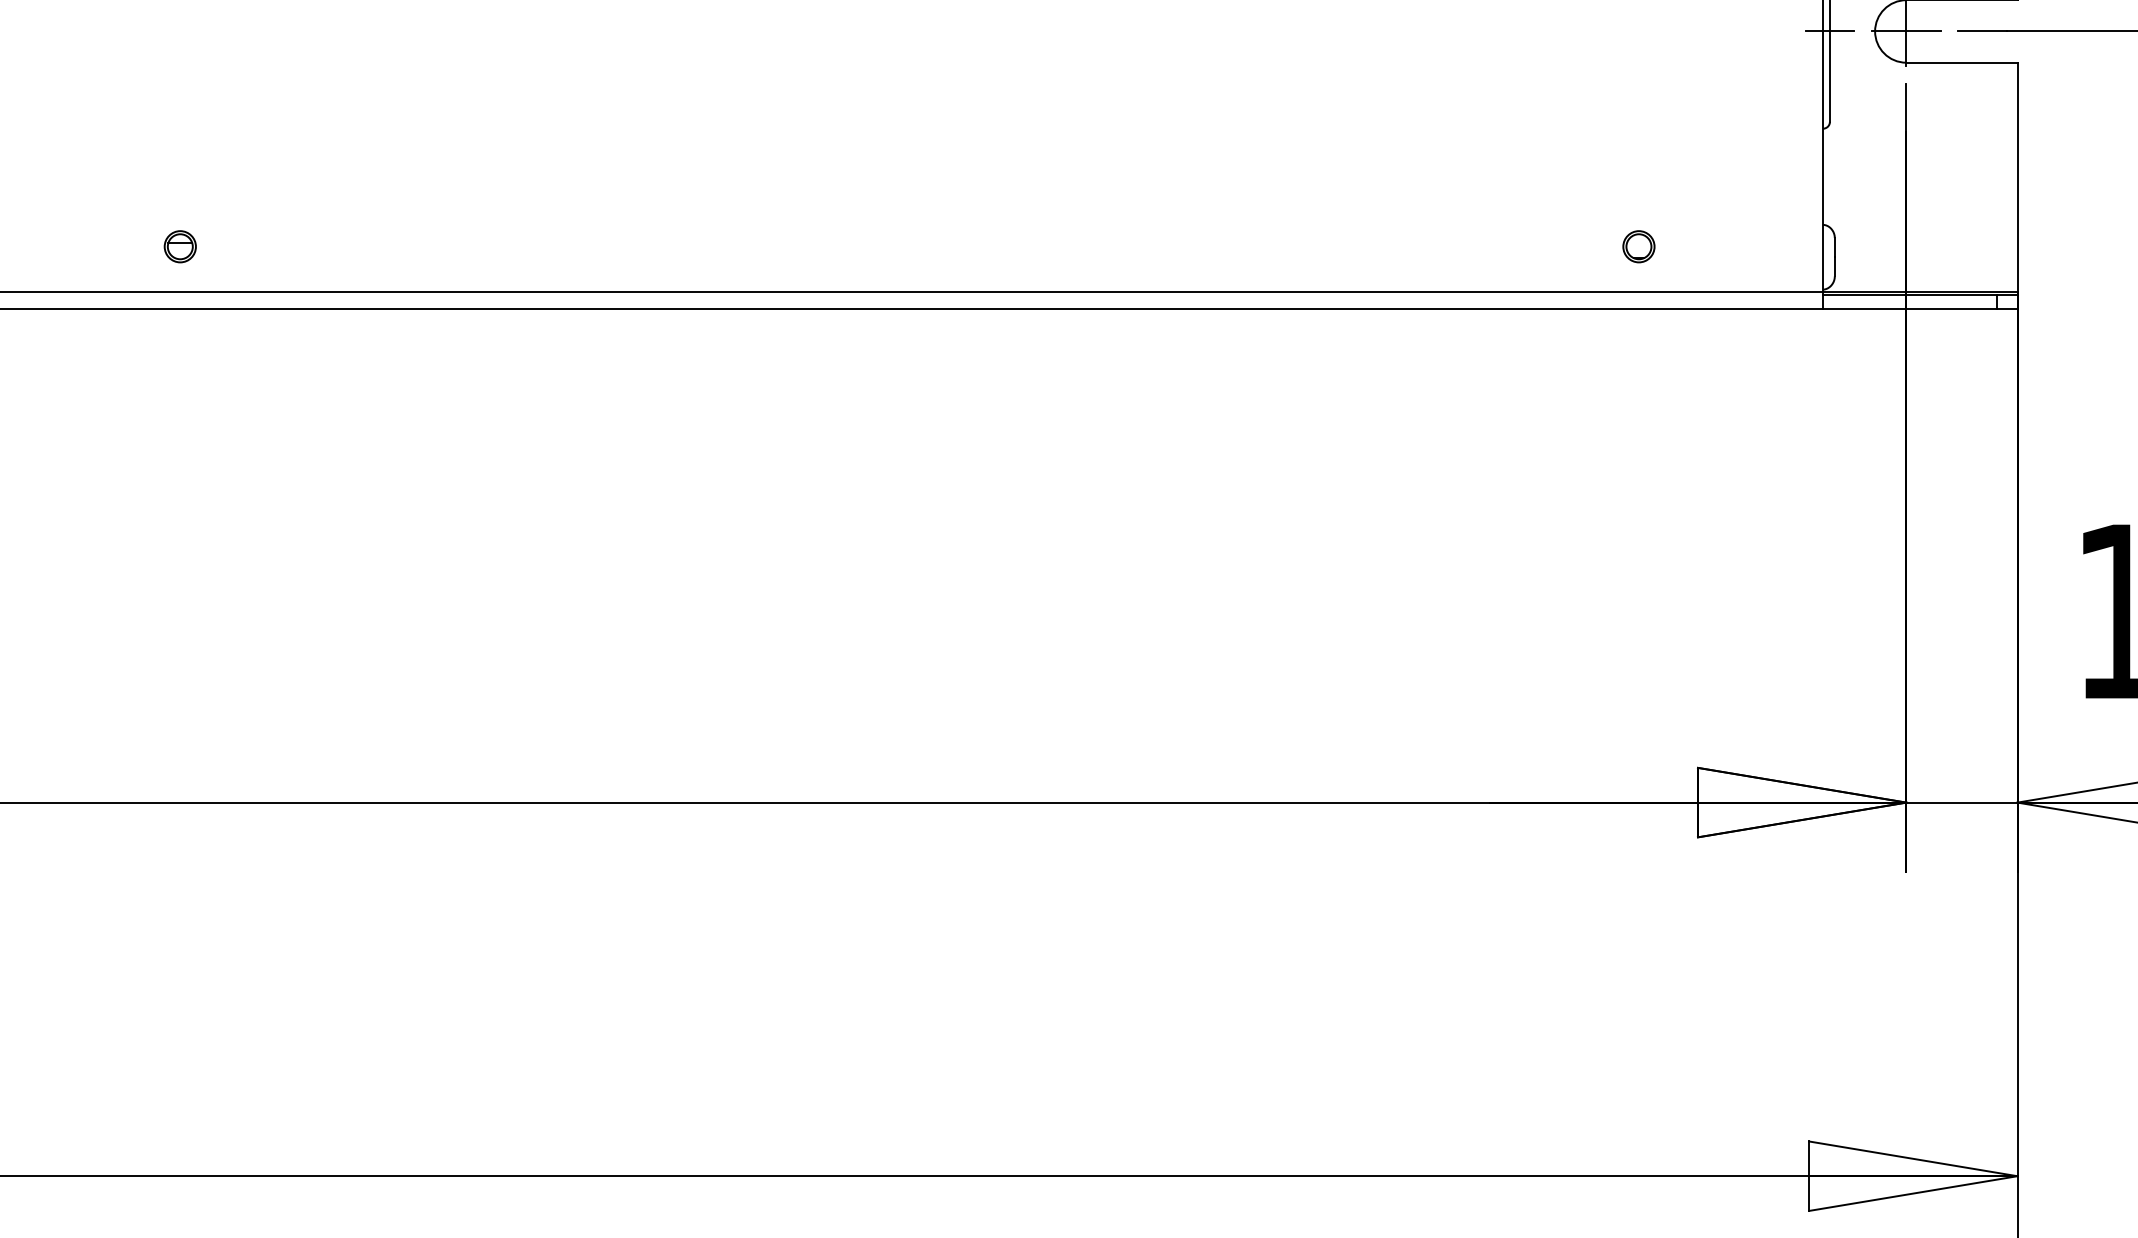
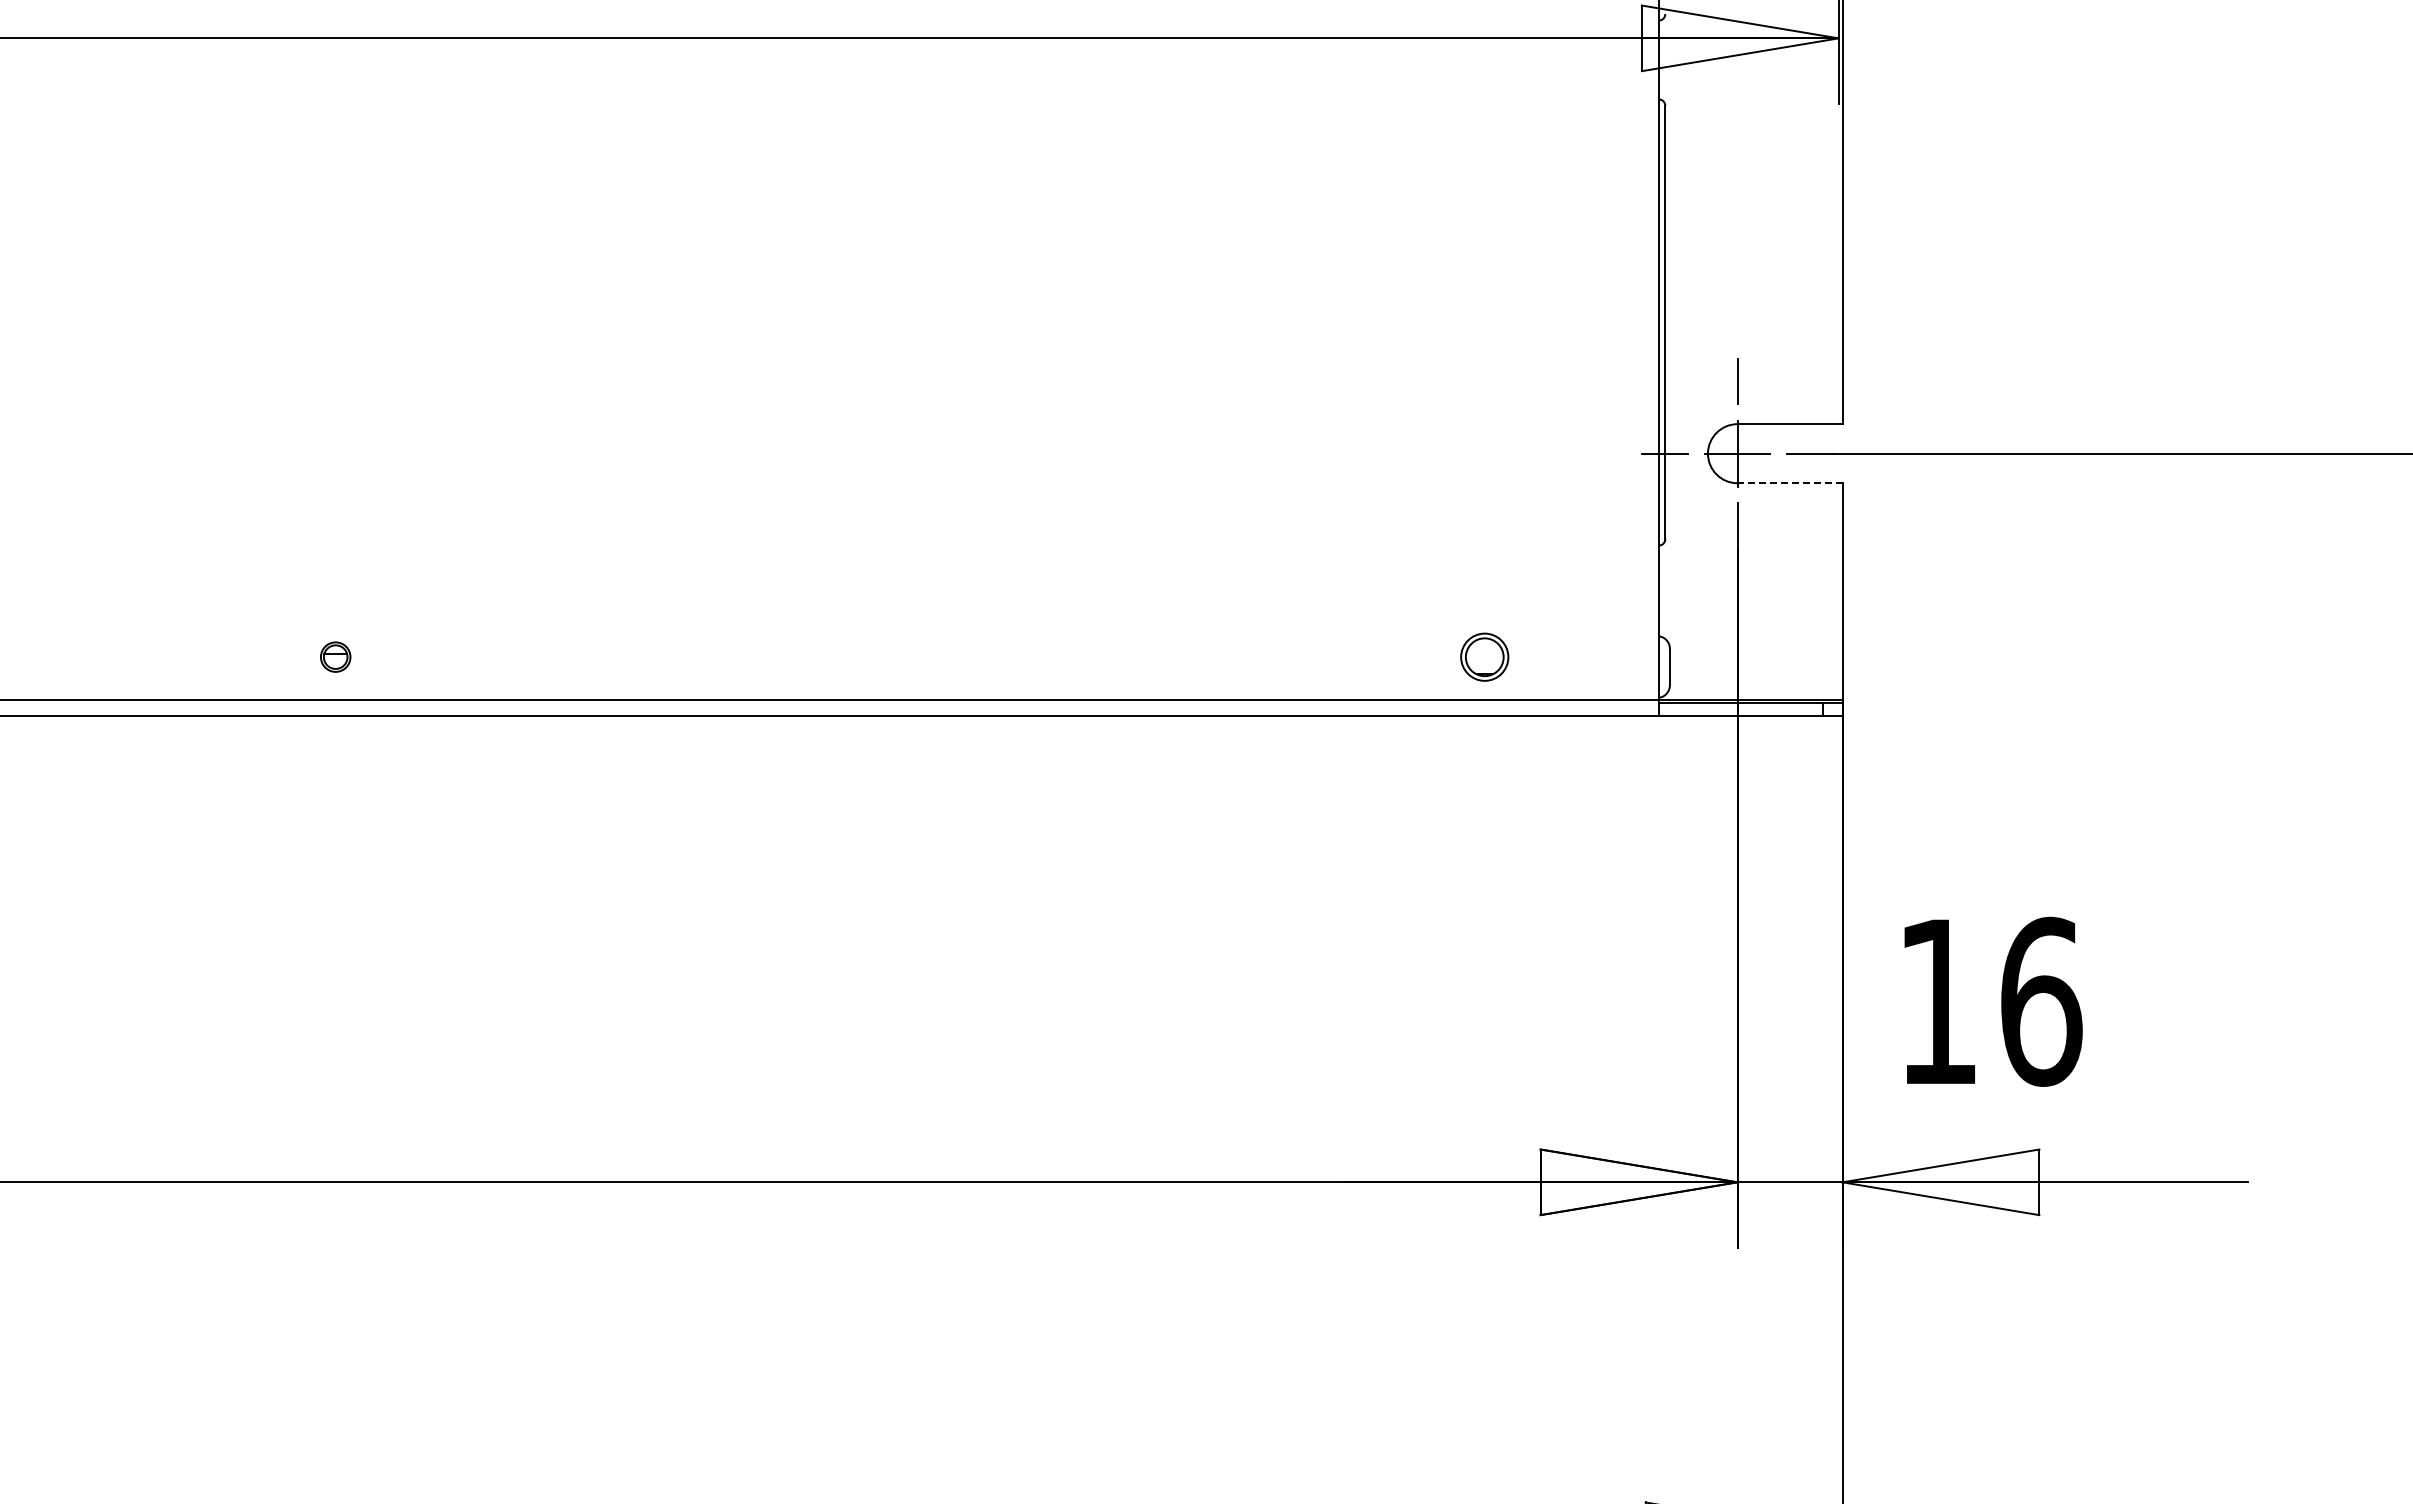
line: (1962, 62) -> (1790, 483), solid -> dashed
part: (180, 246) -> (335, 656), moved
part: (1638, 246) -> (1484, 656), size x1.6

